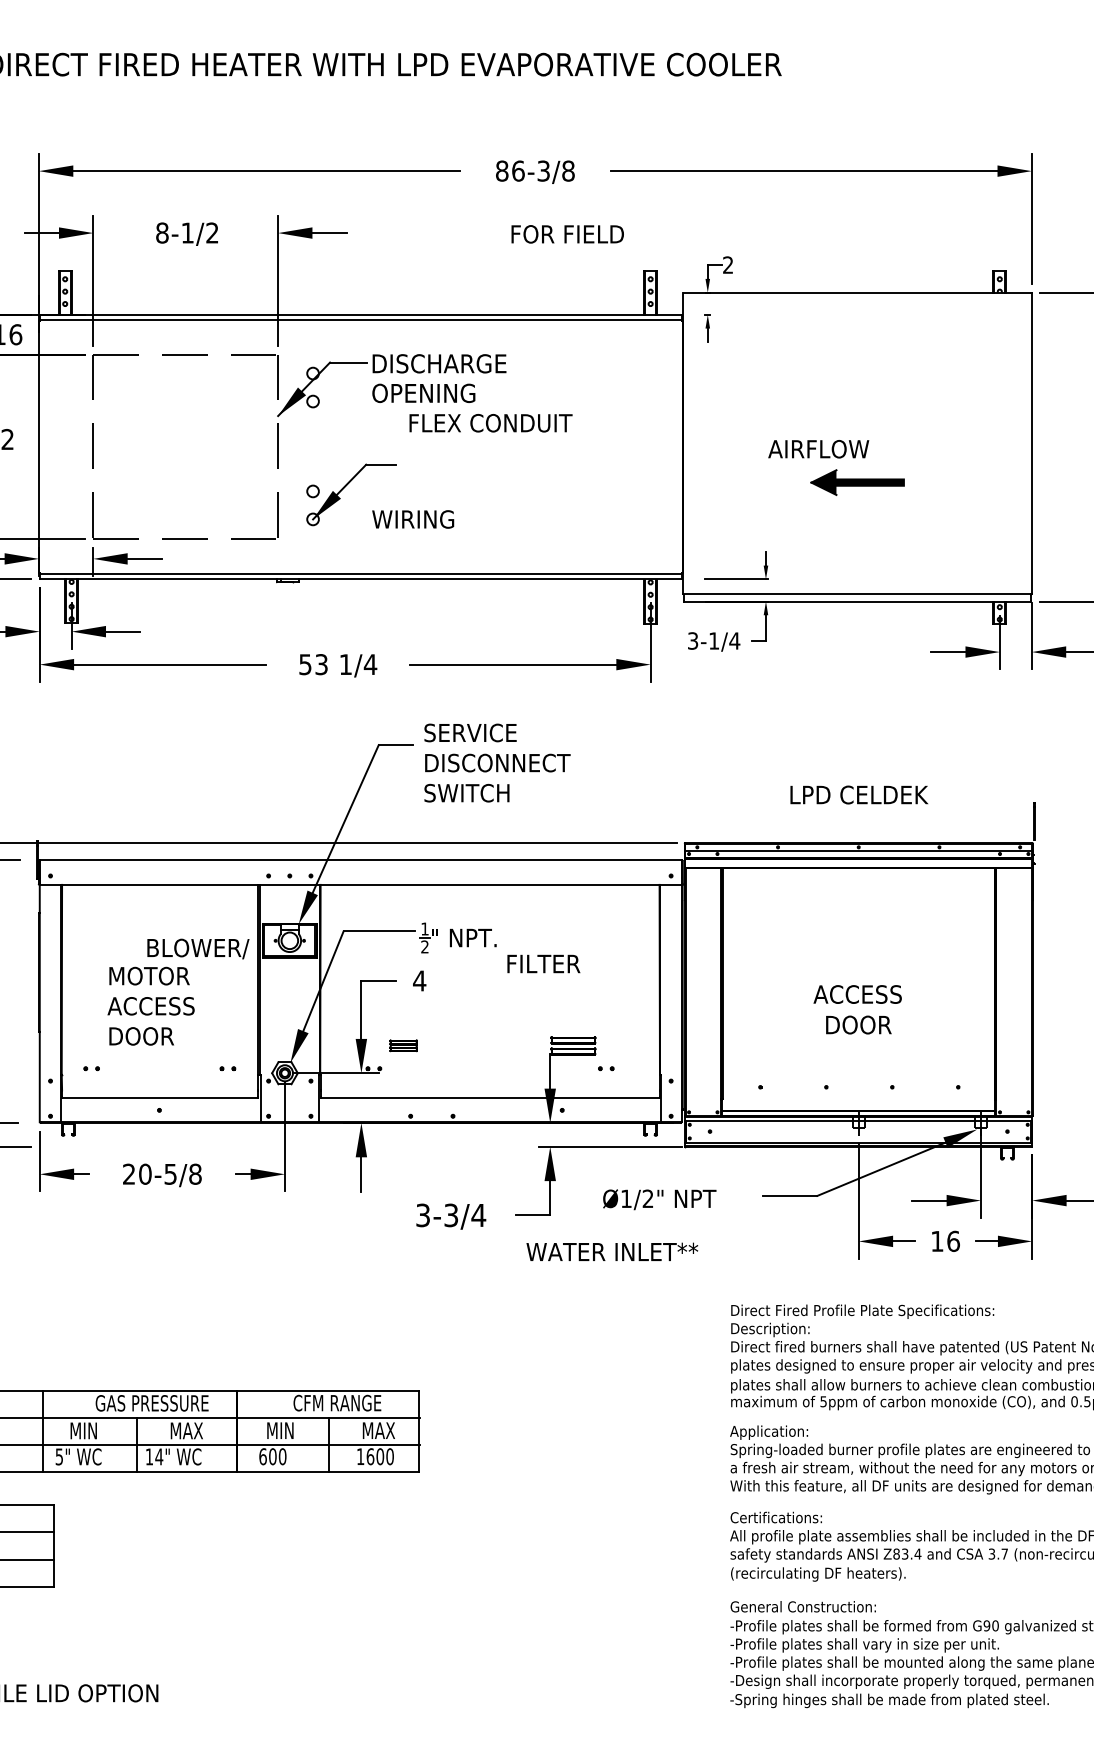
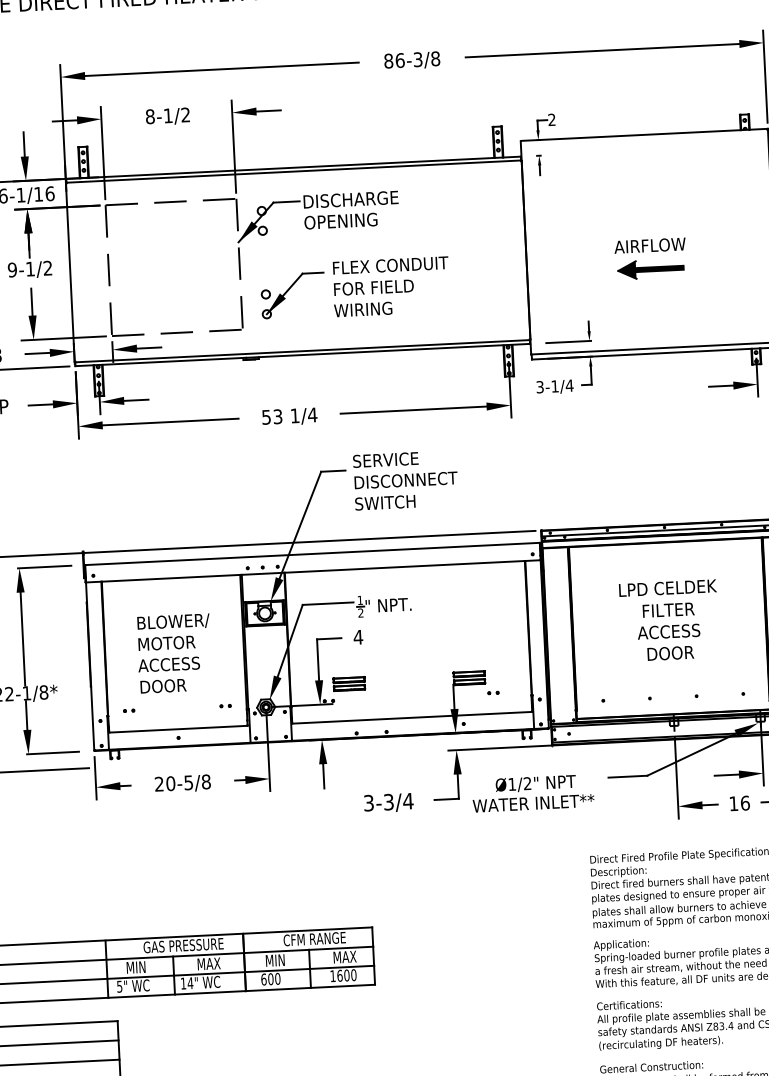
text: (567, 234) -> (373, 287), moved
text: (490, 423) -> (390, 265), moved
text: (818, 449) -> (649, 245), moved
text: (413, 519) -> (363, 309), moved
text: (859, 794) -> (668, 587), moved
text: (198, 948) -> (173, 621), moved
text: (543, 963) -> (668, 609), moved
part: (403, 1045) -> (349, 683), size x1.67
text: (612, 1251) -> (533, 802), moved

